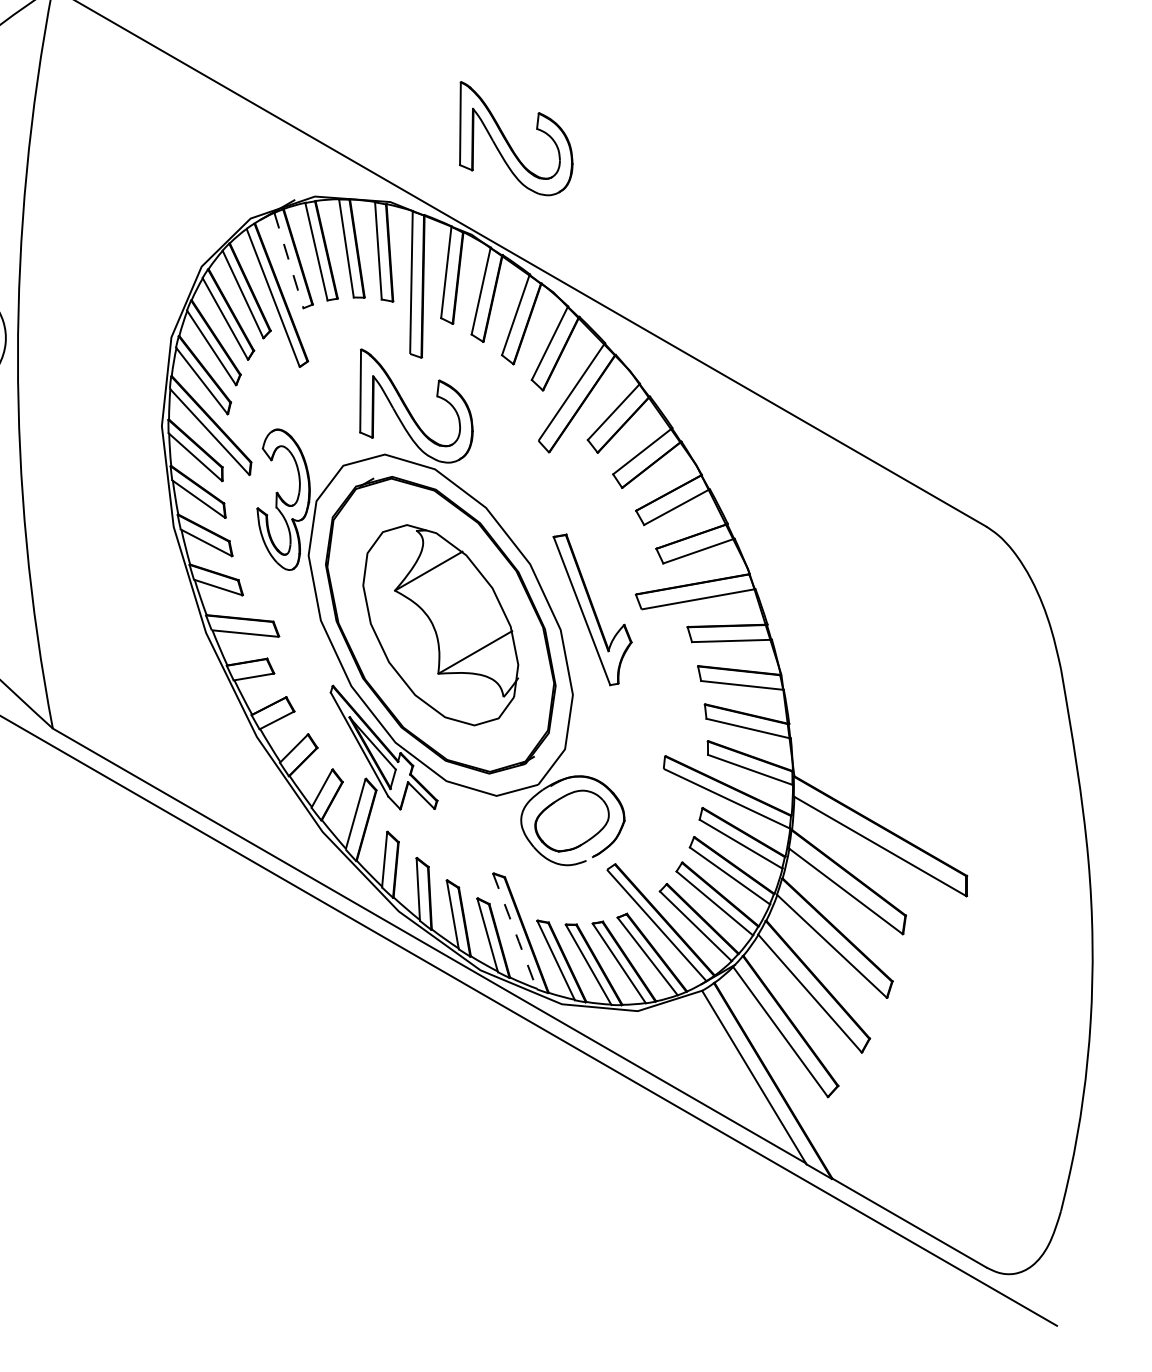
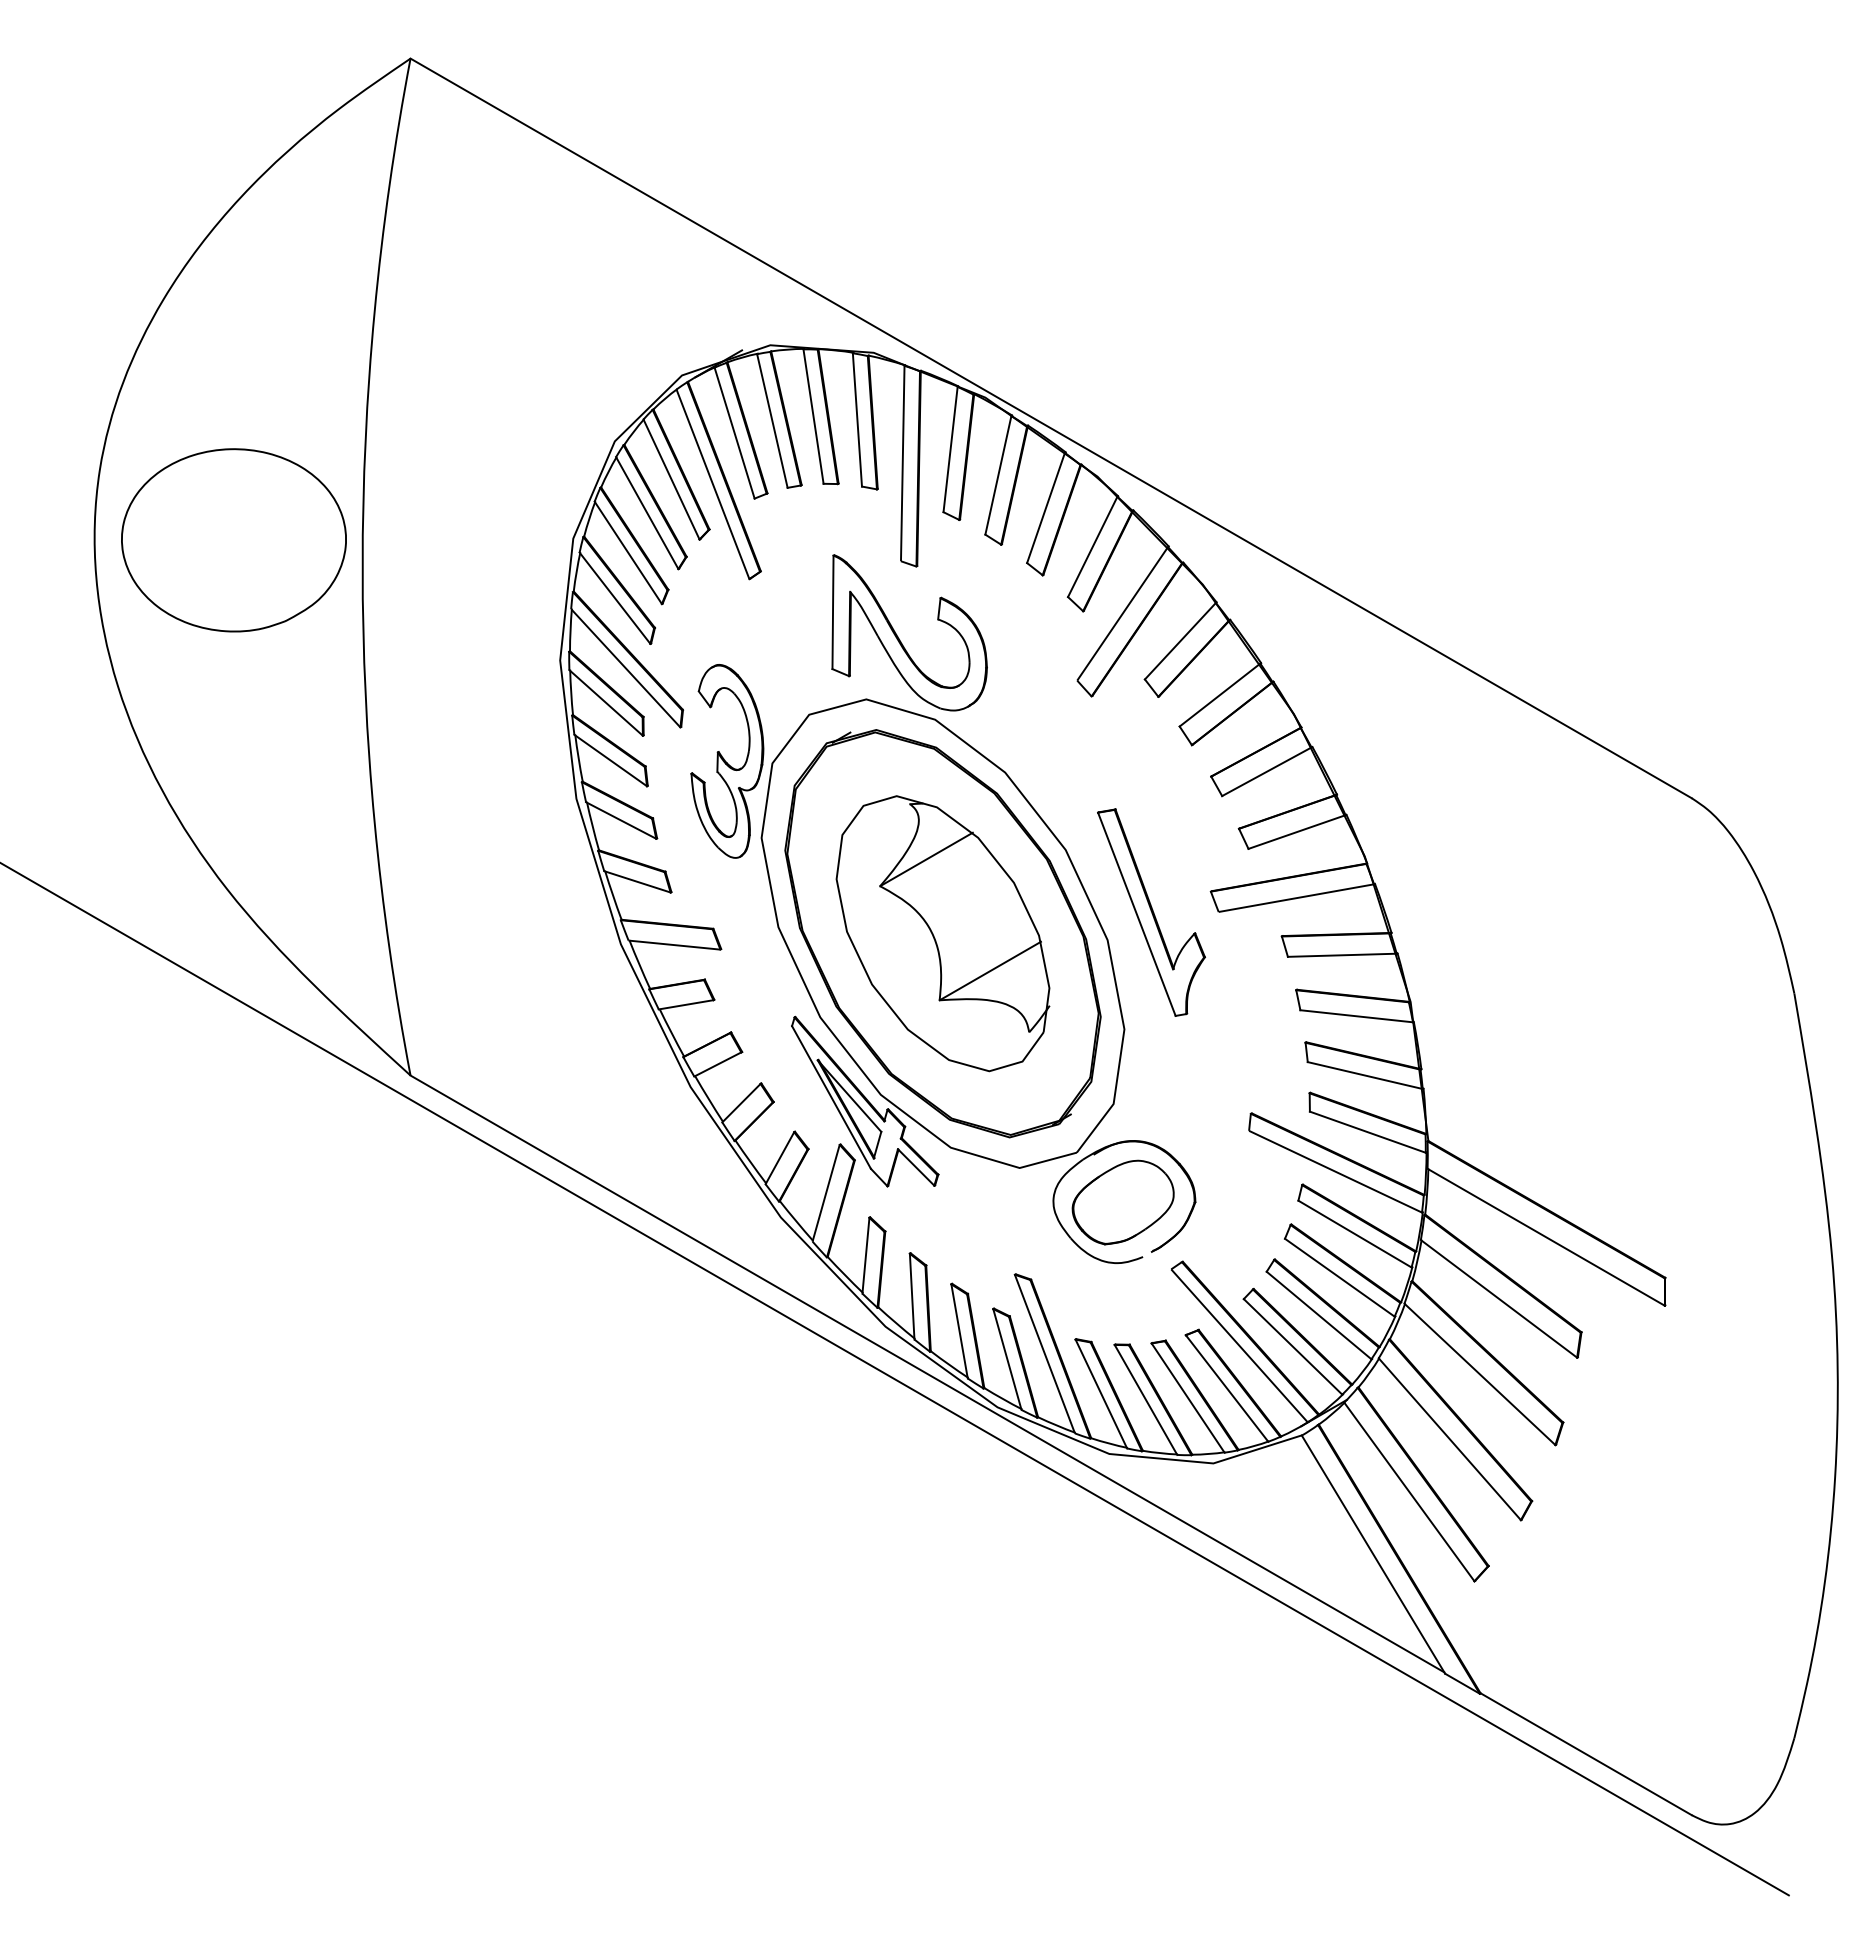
part: (508, 142) -> (1036, 271), removed
line: (288, 260) -> (734, 433), dashed -> solid
line: (514, 931) -> (1044, 1354), dashed -> solid

